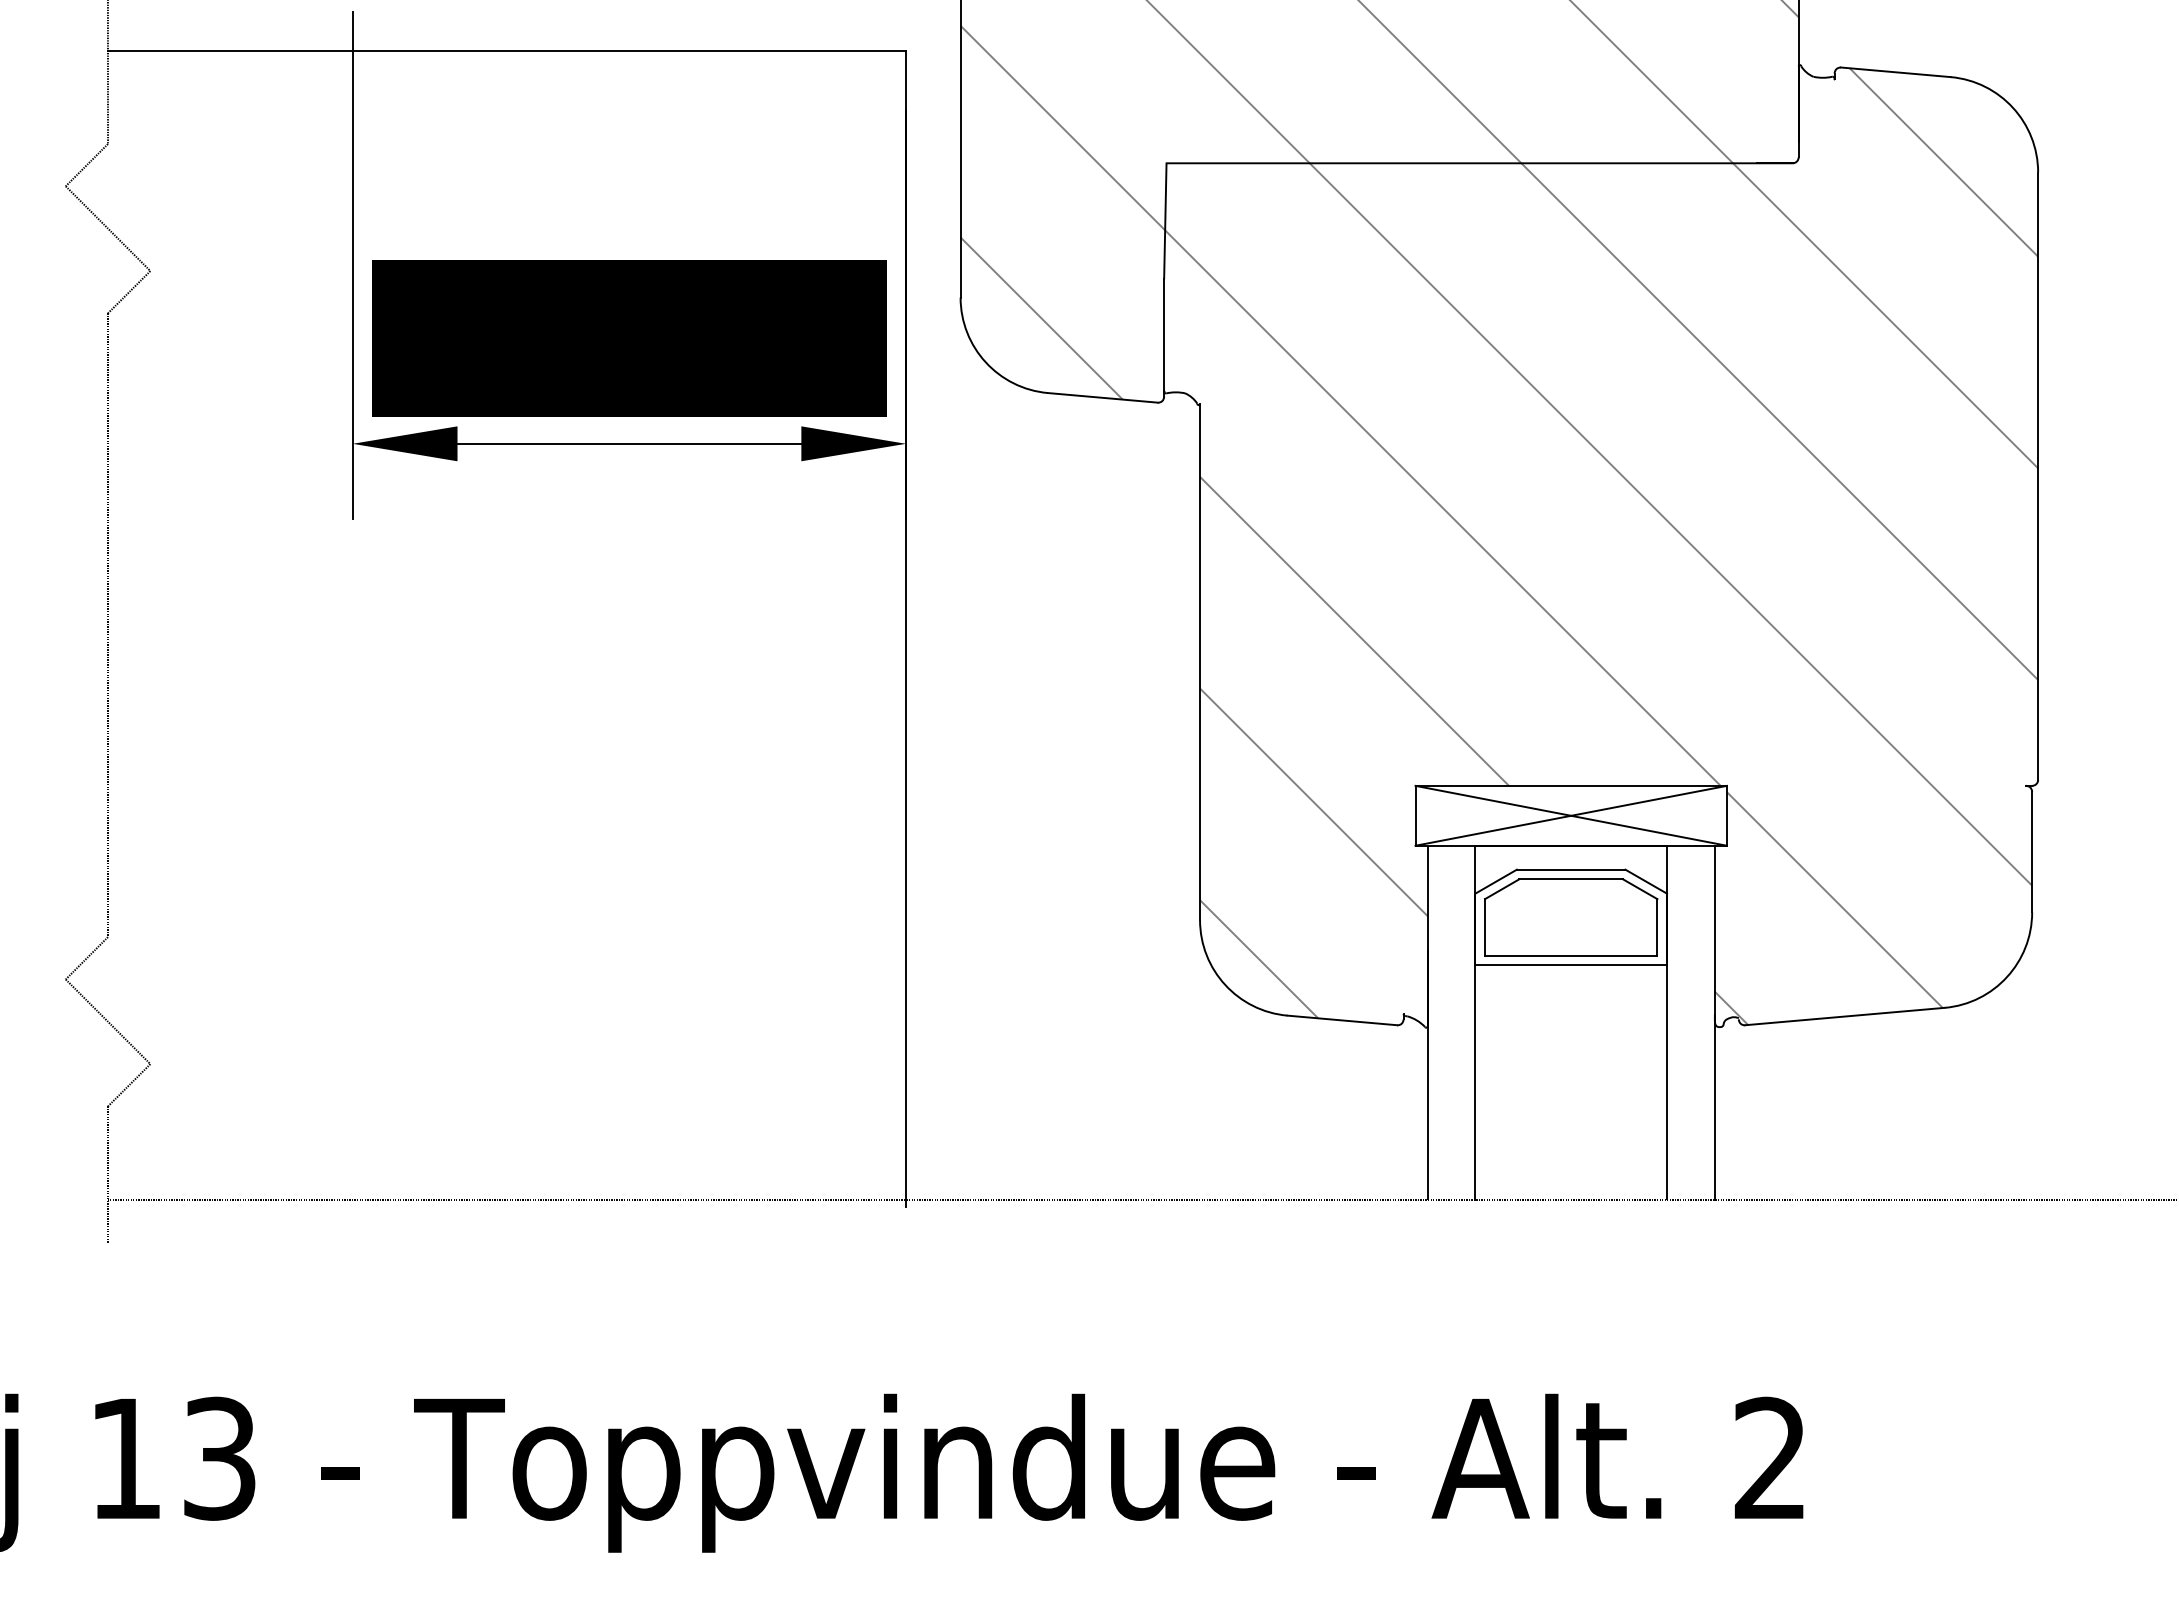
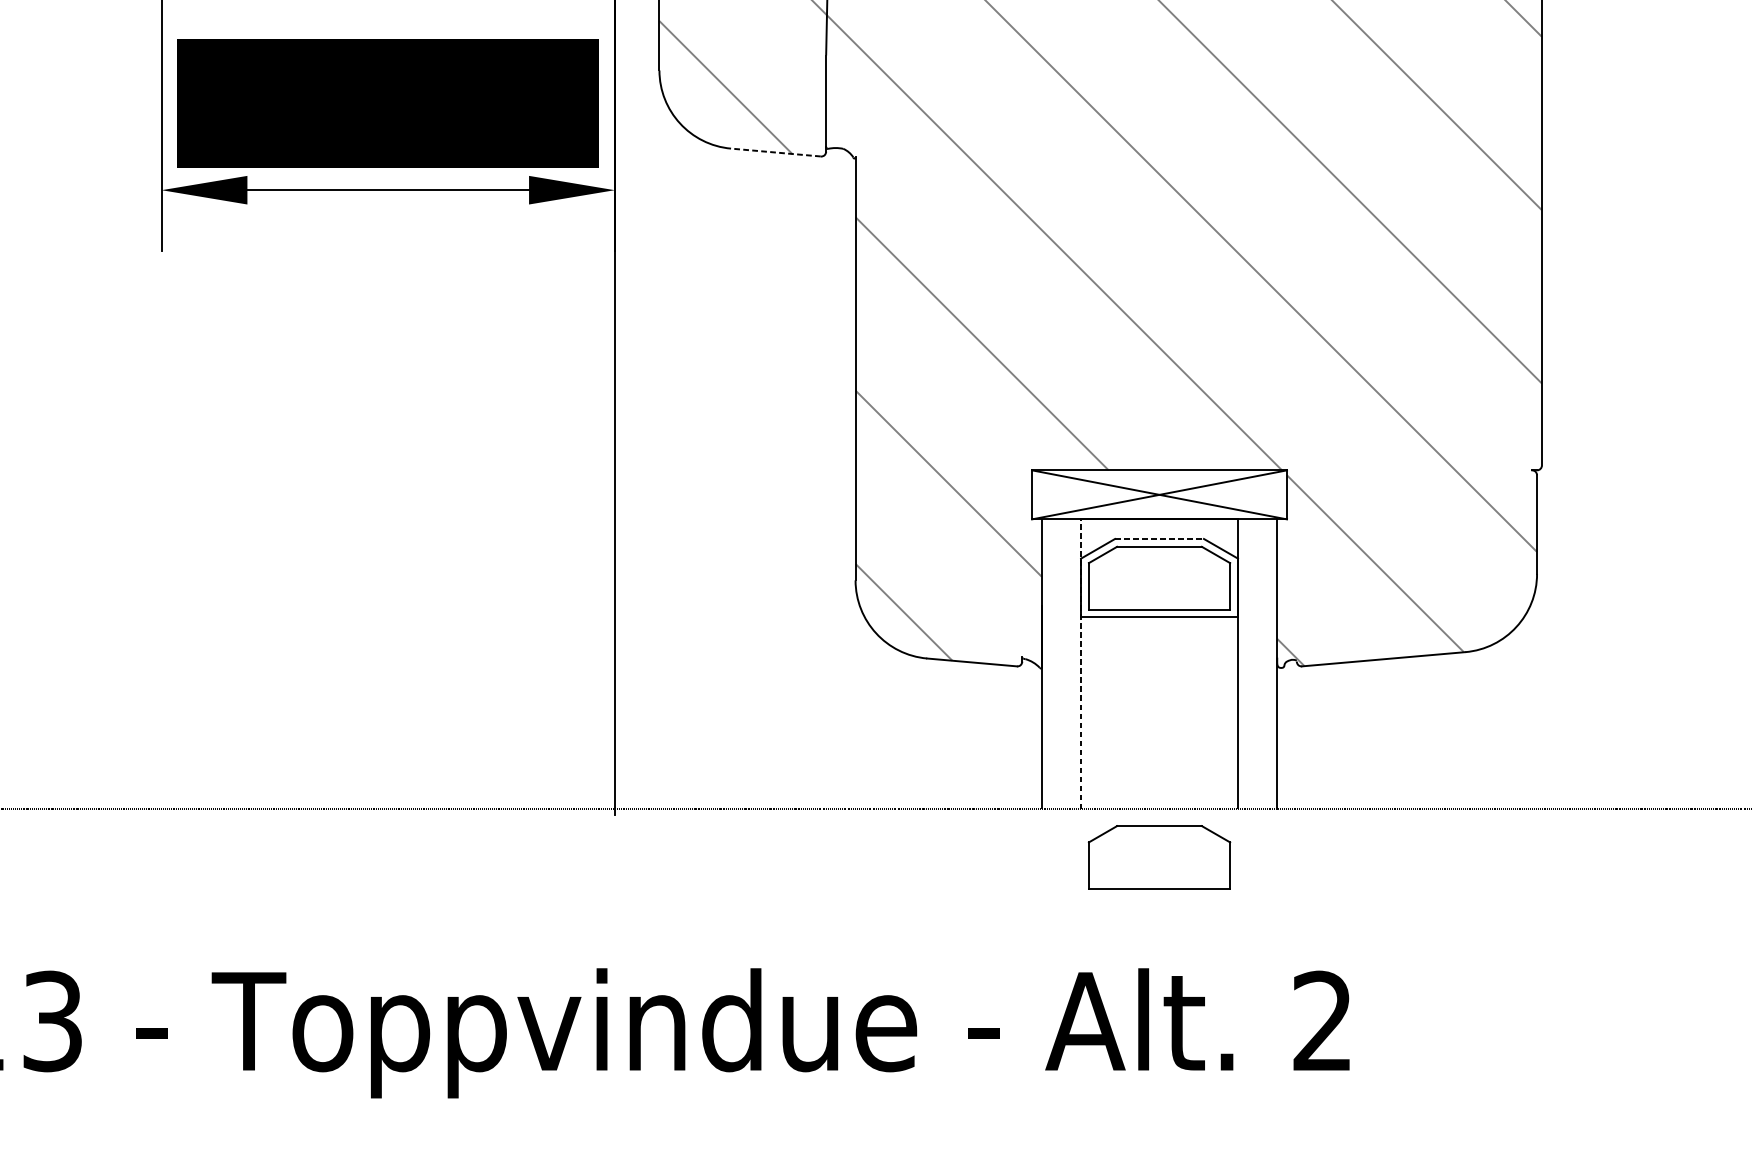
line: (1102, 397) -> (775, 152), solid -> dashed
line: (1571, 869) -> (1159, 538), solid -> dashed
line: (1475, 1022) -> (1081, 664), solid -> dashed
part: (1571, 1258) -> (1159, 857), added

